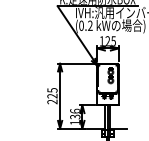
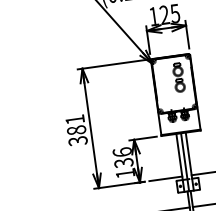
text: (52, 96) -> (76, 130), 225 -> 381

